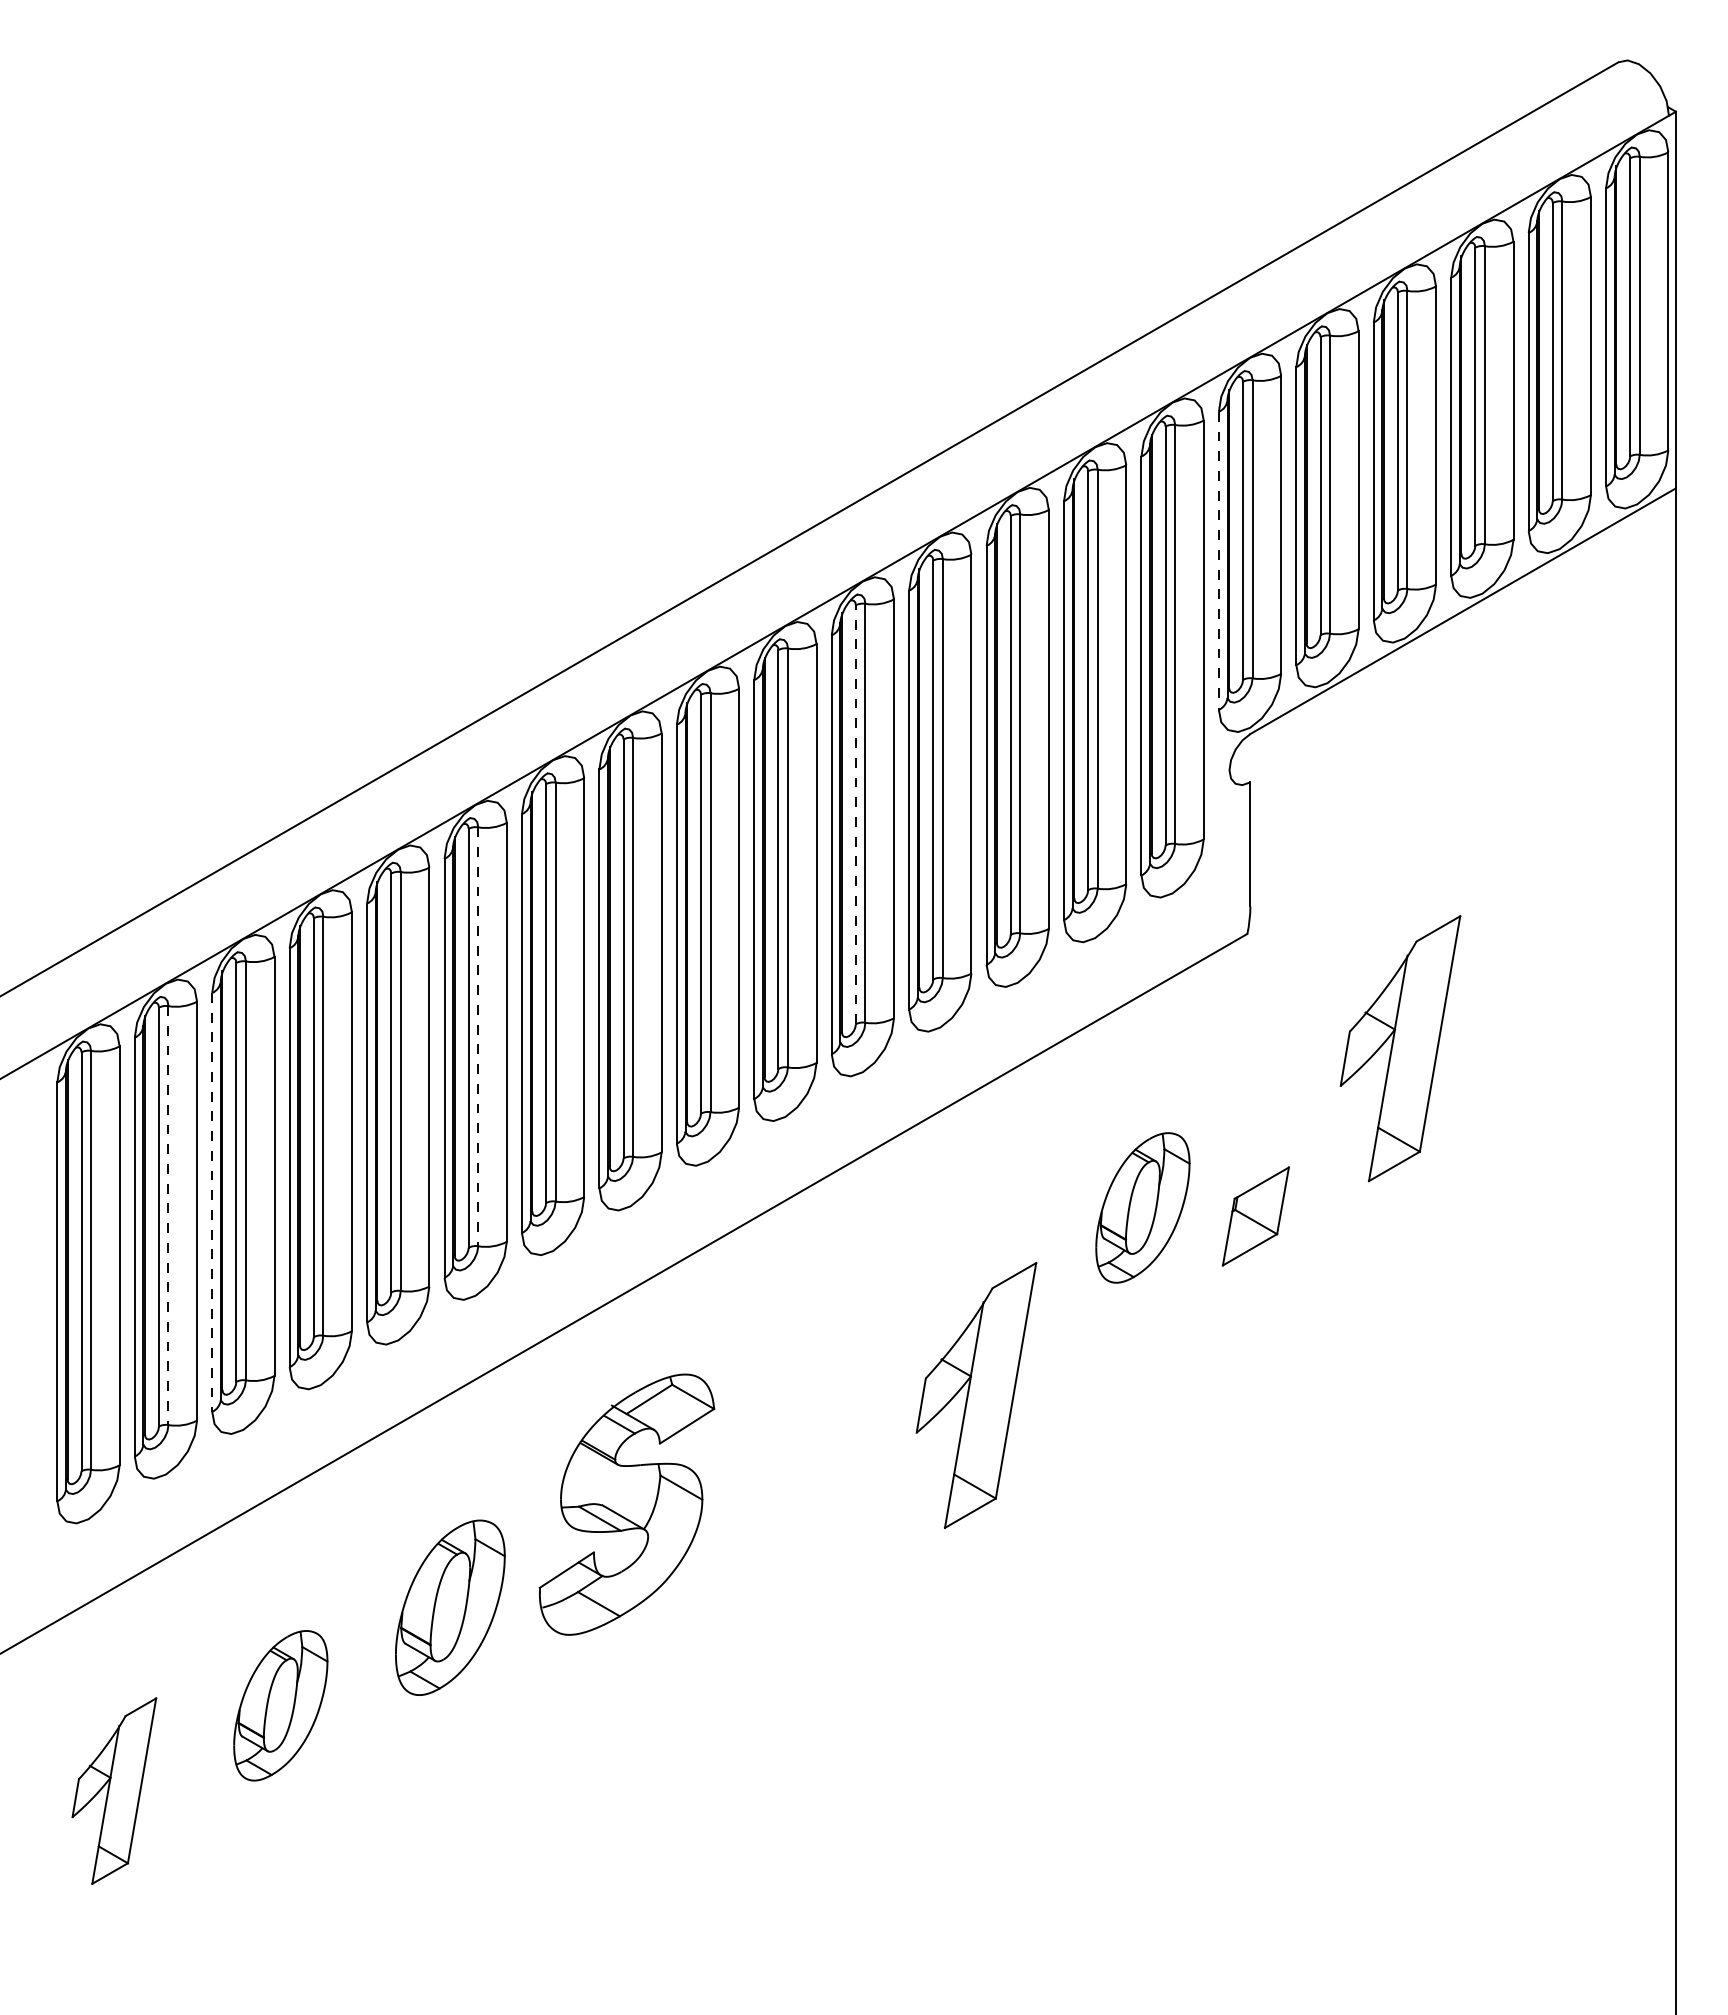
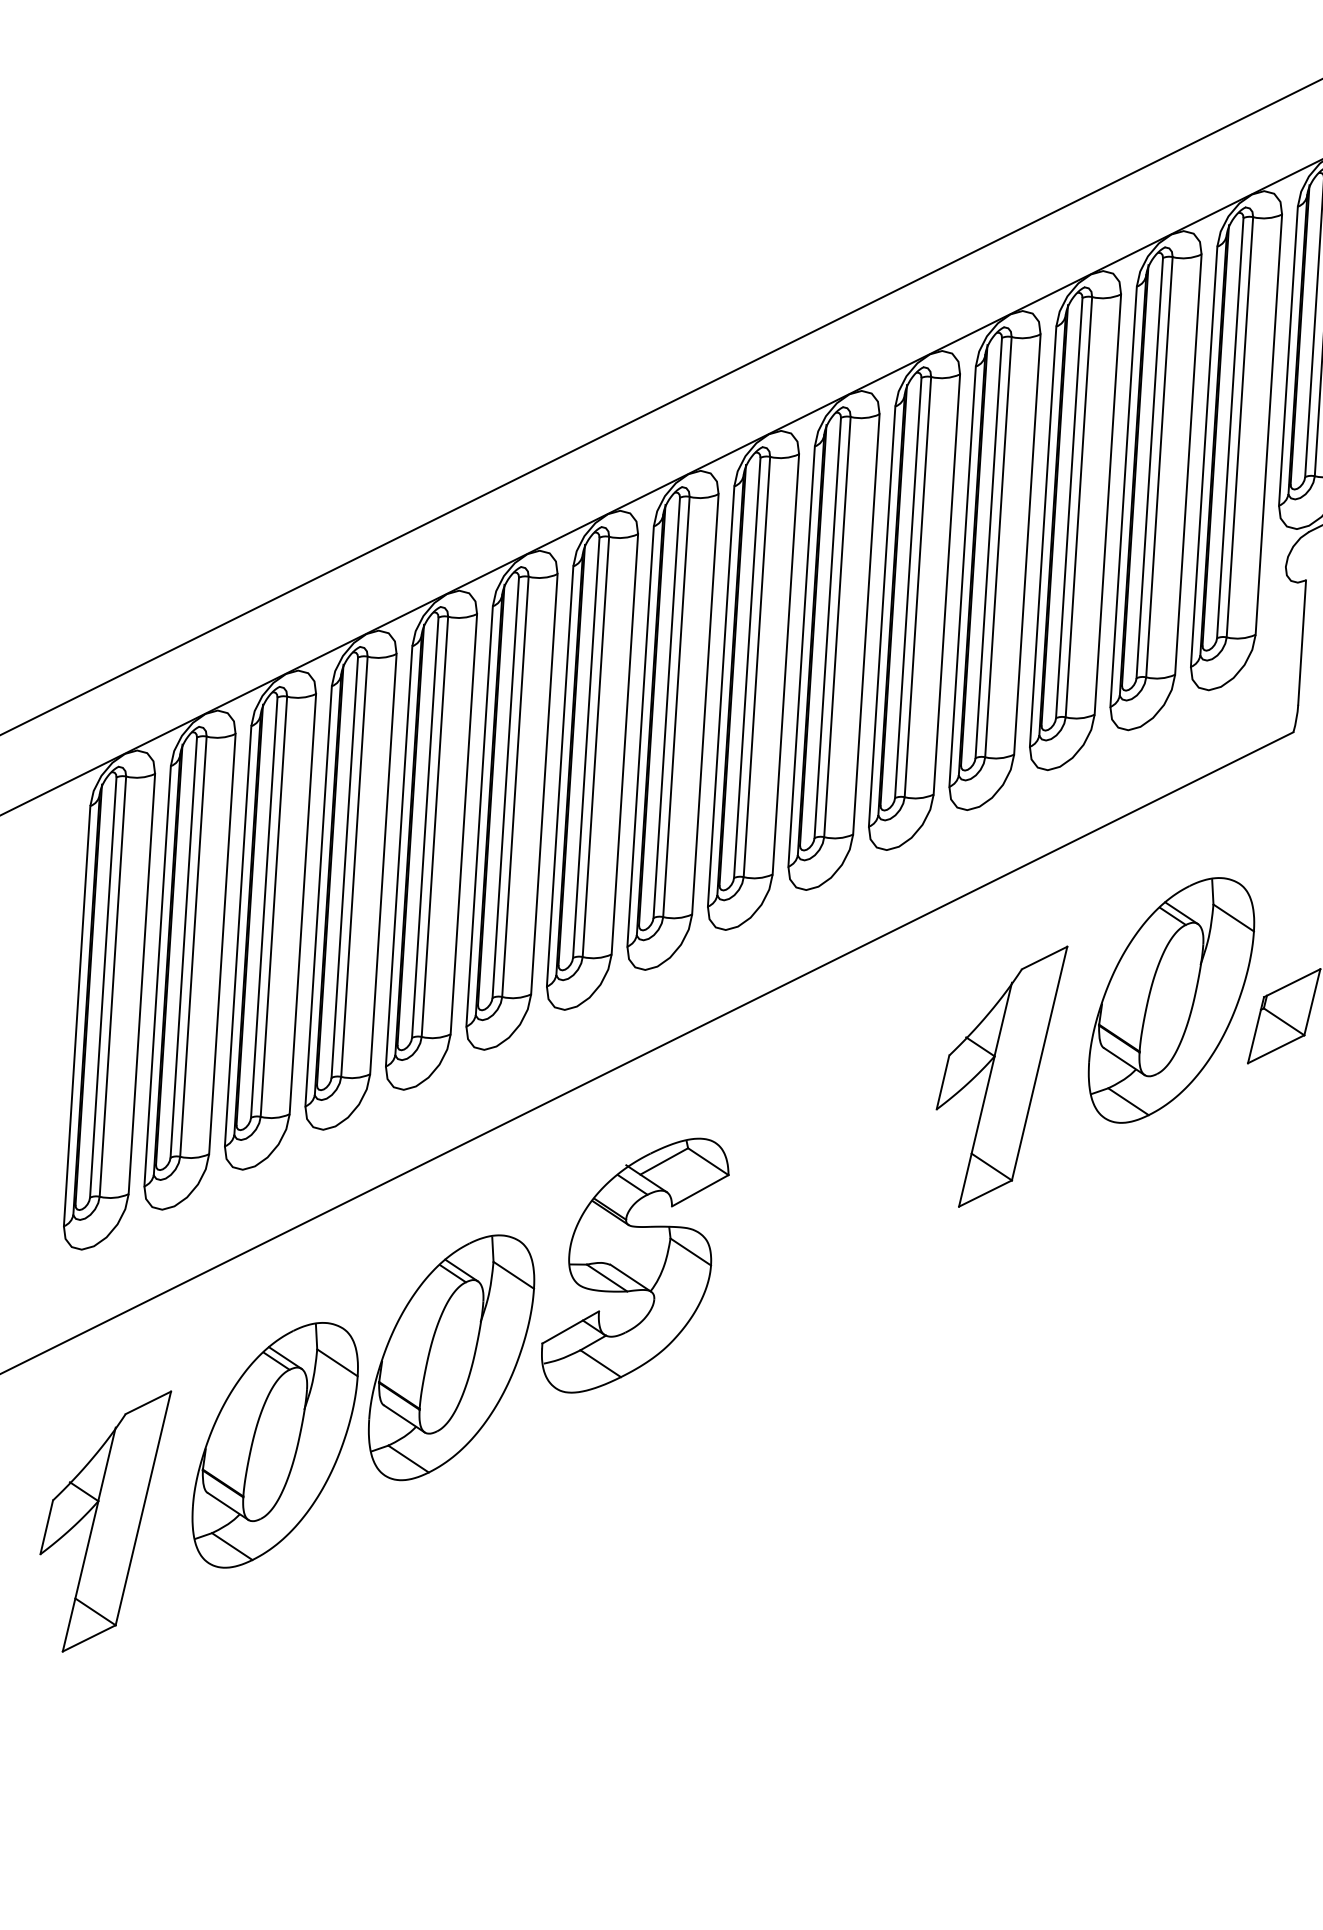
line: (1218, 561) -> (1287, 356), dashed -> solid
line: (855, 814) -> (907, 587), dashed -> solid
line: (478, 1037) -> (515, 787), dashed -> solid
line: (212, 1202) -> (238, 936), dashed -> solid
part: (1142, 1207) -> (1170, 1000), size x1.67
line: (168, 1216) -> (193, 947), dashed -> solid
part: (976, 1395) -> (999, 1075), moved
part: (450, 1607) -> (451, 1357), size x1.43
part: (280, 1705) -> (274, 1445), size x1.67
part: (114, 1790) -> (102, 1519), size x1.43

